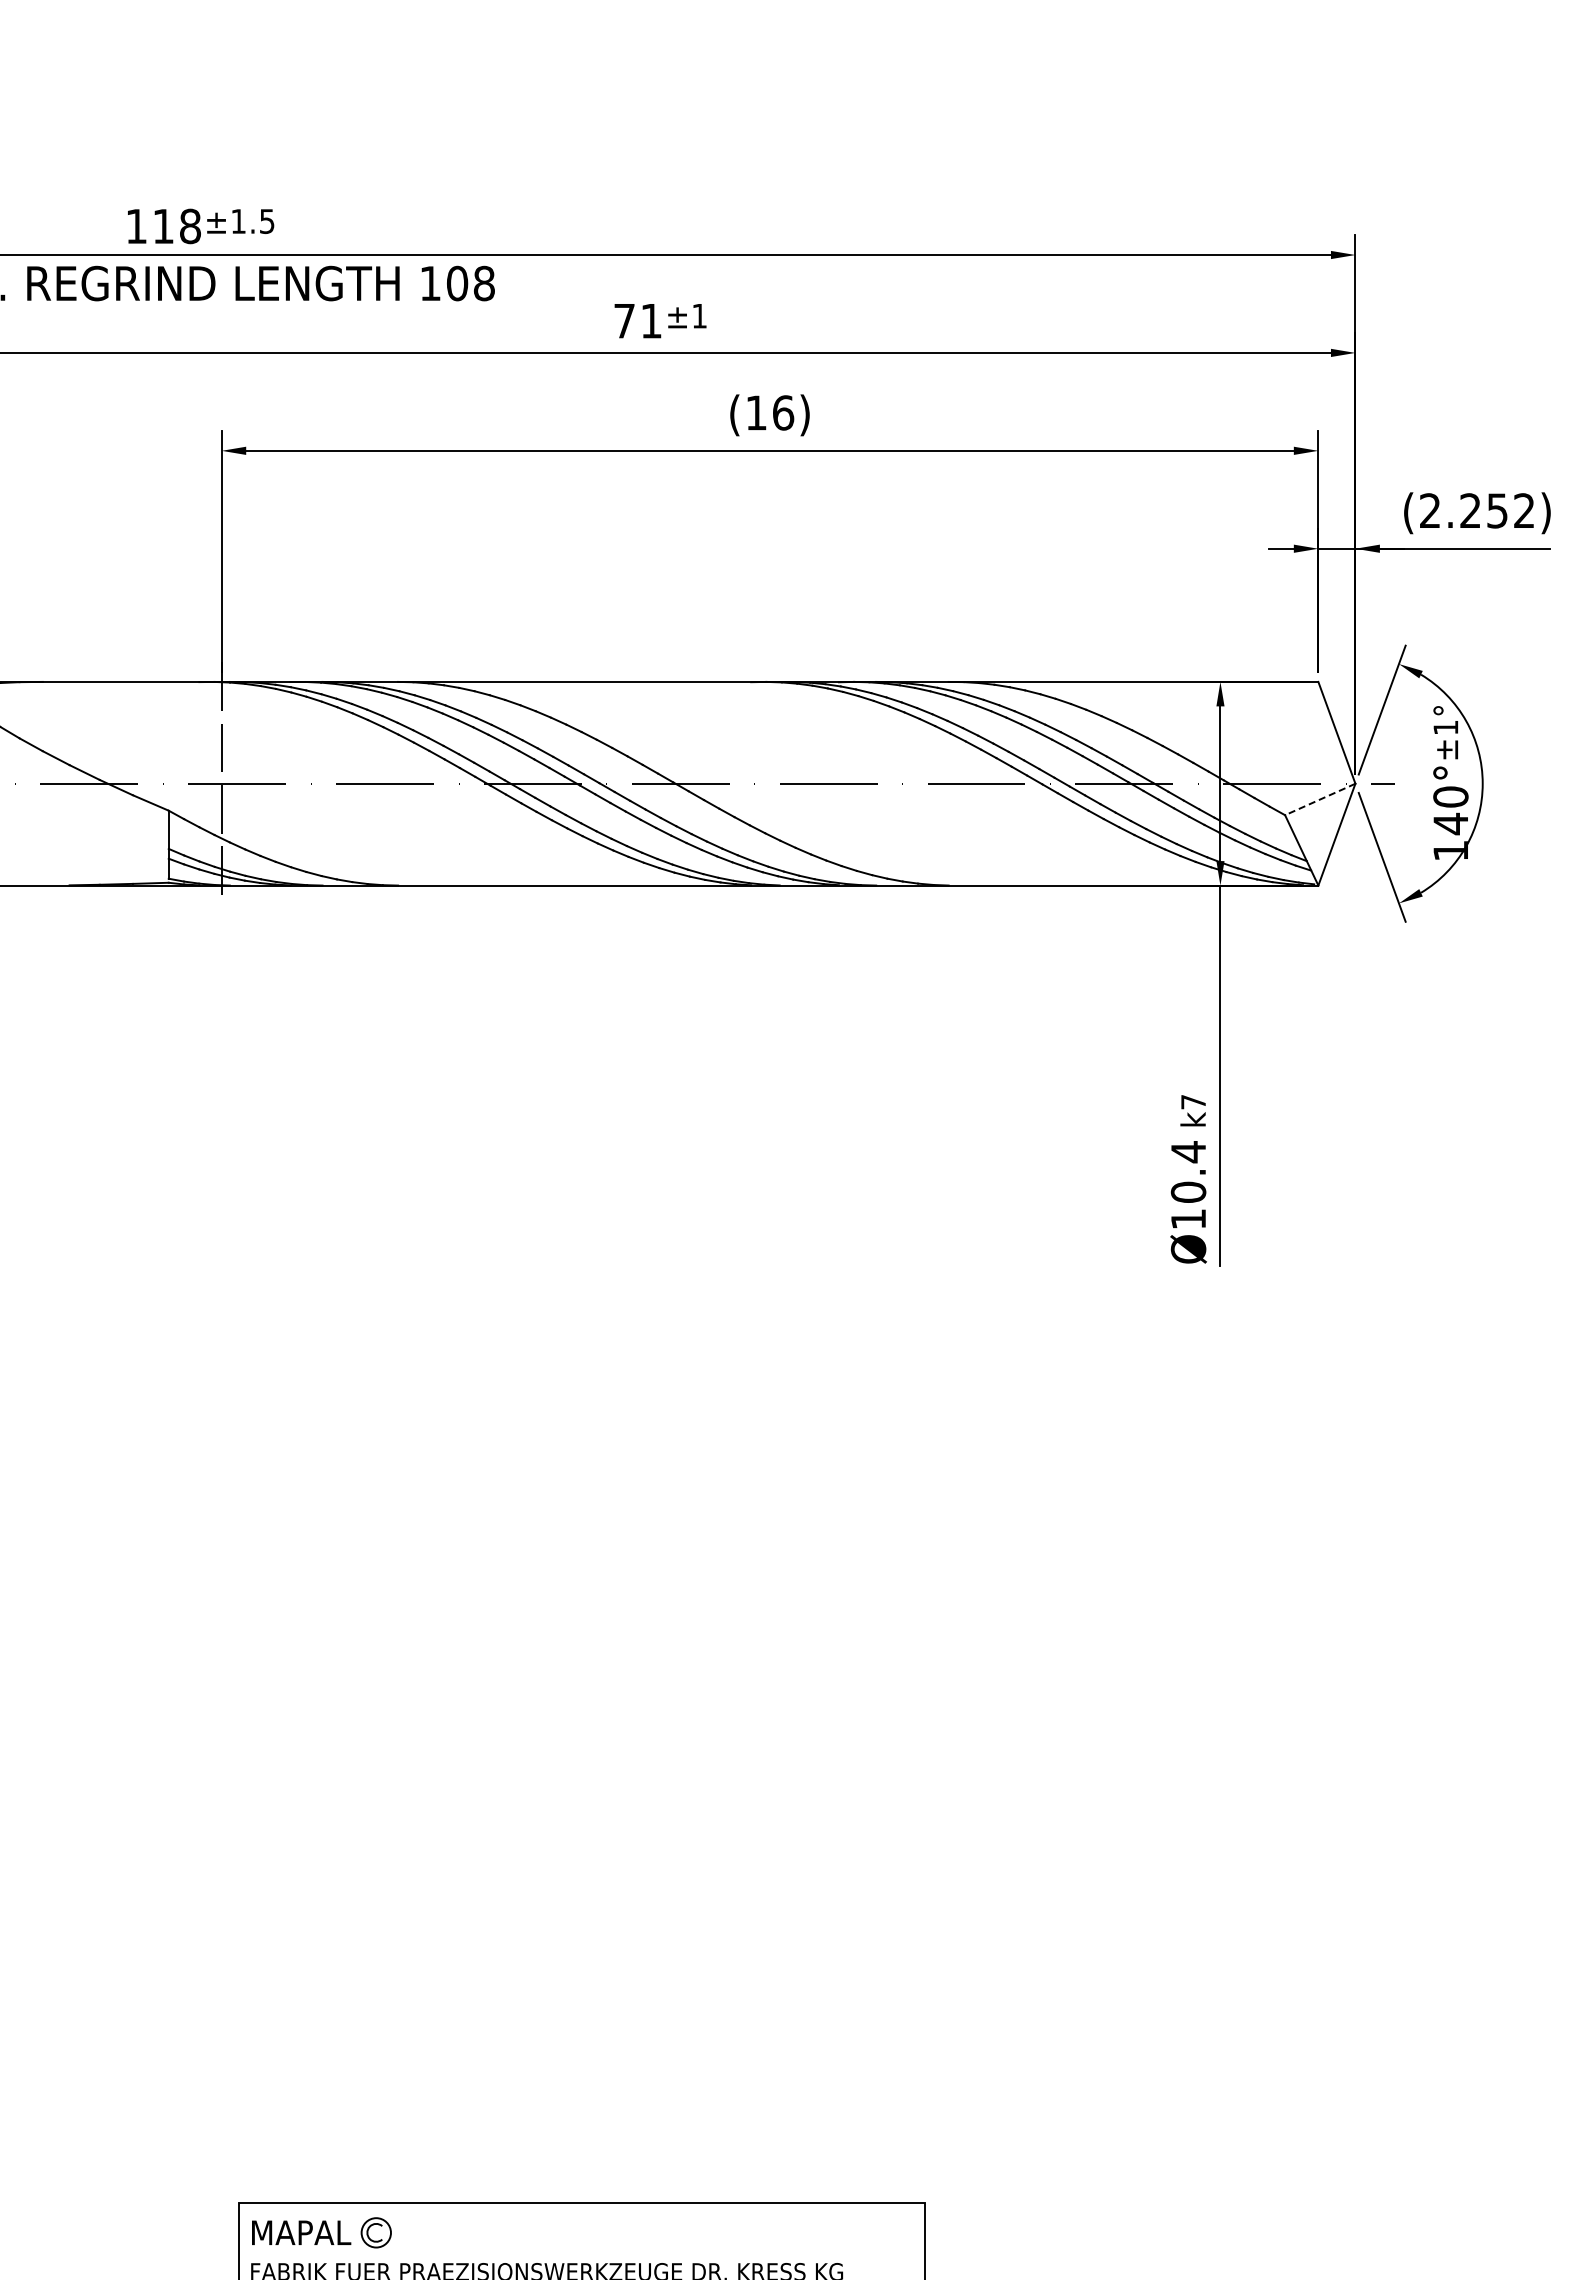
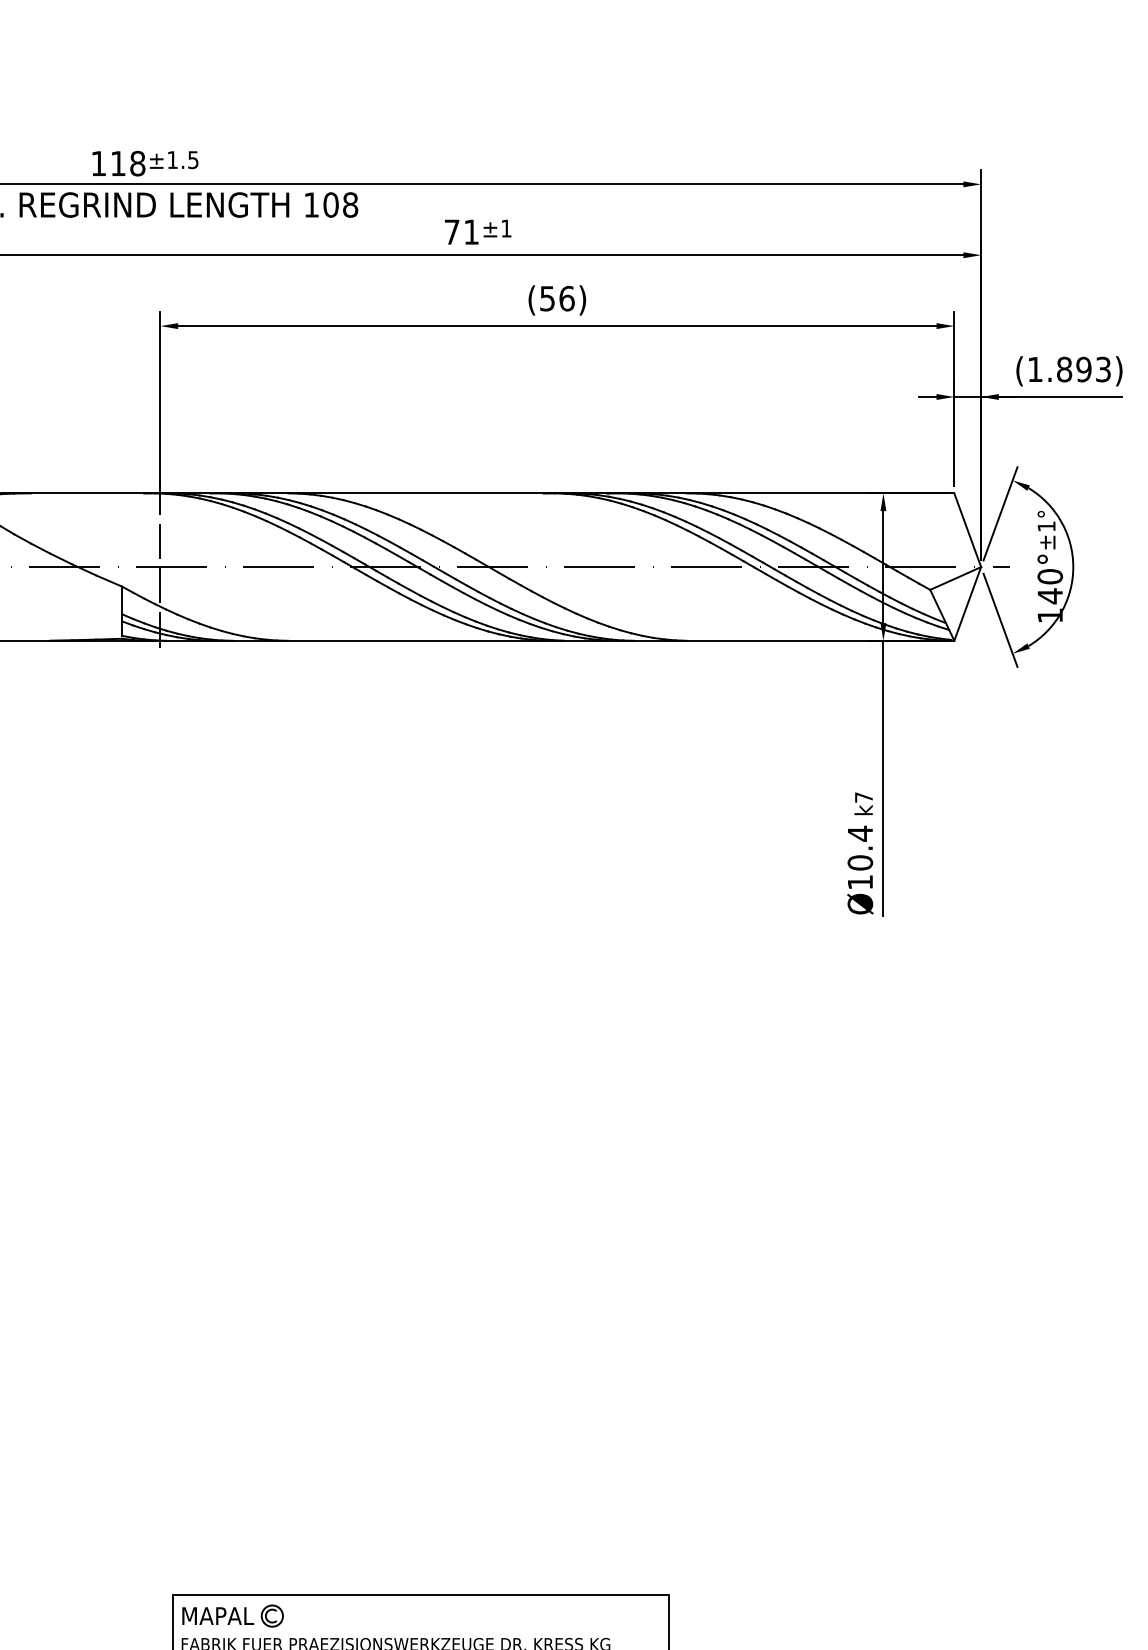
text: (756, 412) -> (547, 298), (16) -> (56)
text: (1477, 510) -> (1069, 369), (2.252) -> (1.893)
line: (1320, 799) -> (955, 578), dashed -> solid

